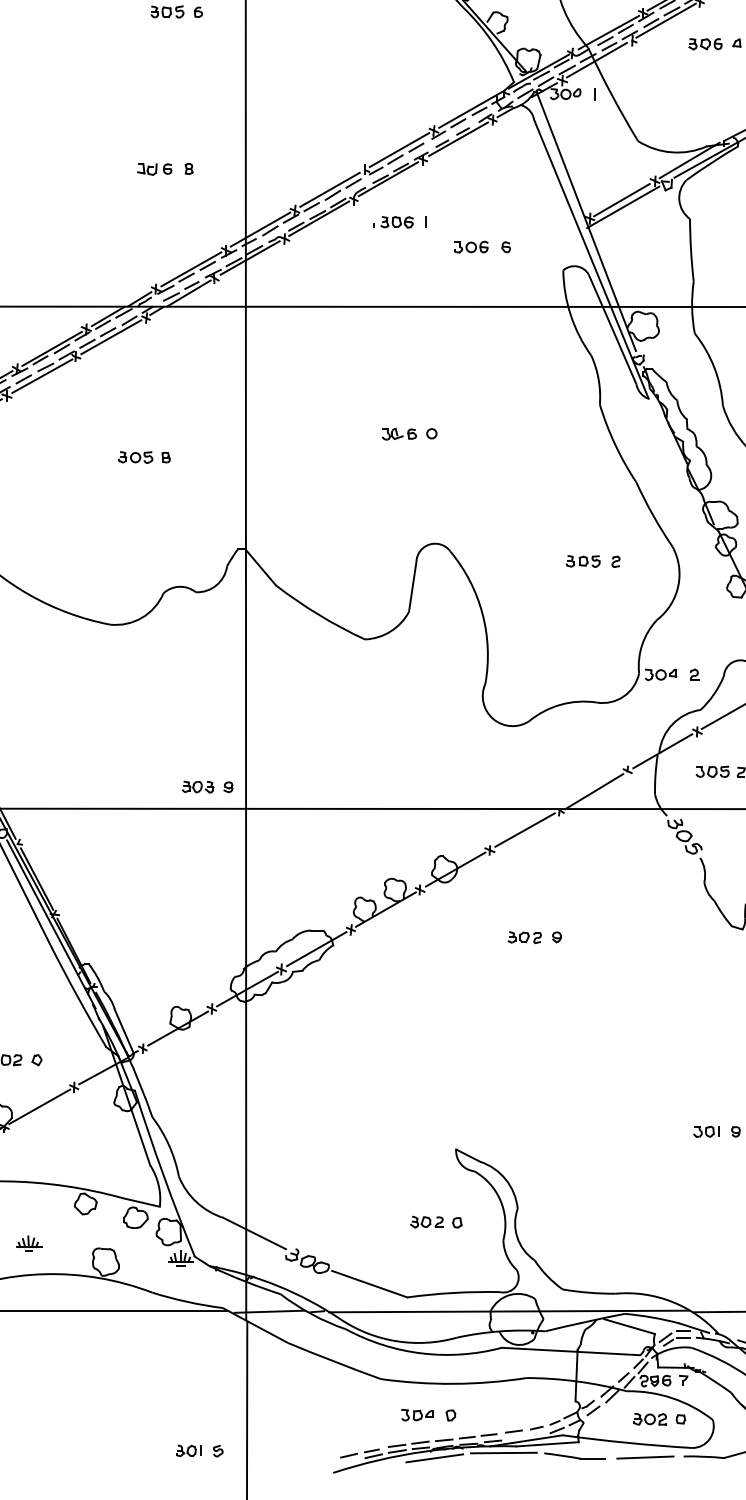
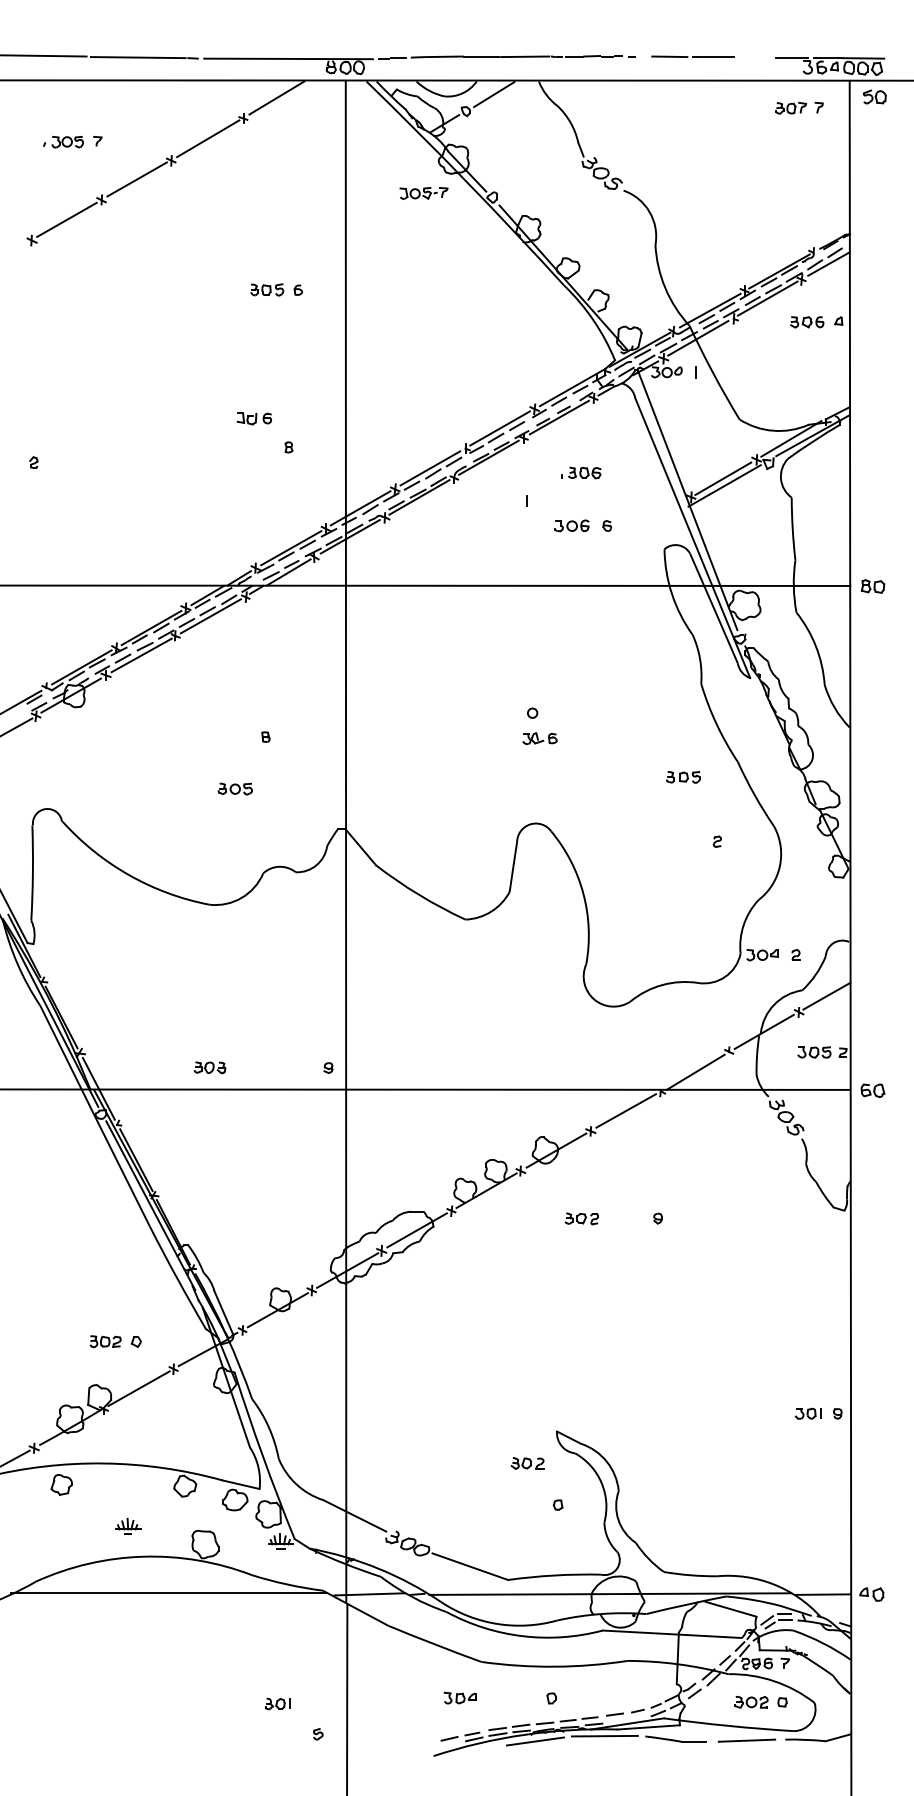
part: (153, 169) -> (253, 418), moved
part: (393, 221) -> (581, 472), moved
part: (398, 434) -> (539, 738), moved
part: (134, 456) -> (234, 788), moved
part: (583, 561) -> (683, 777), moved
part: (197, 786) -> (209, 1067), moved
part: (524, 937) -> (581, 1218), moved
part: (426, 1222) -> (527, 1463), moved
part: (416, 1414) -> (459, 1697), moved
part: (188, 1450) -> (277, 1703), moved

